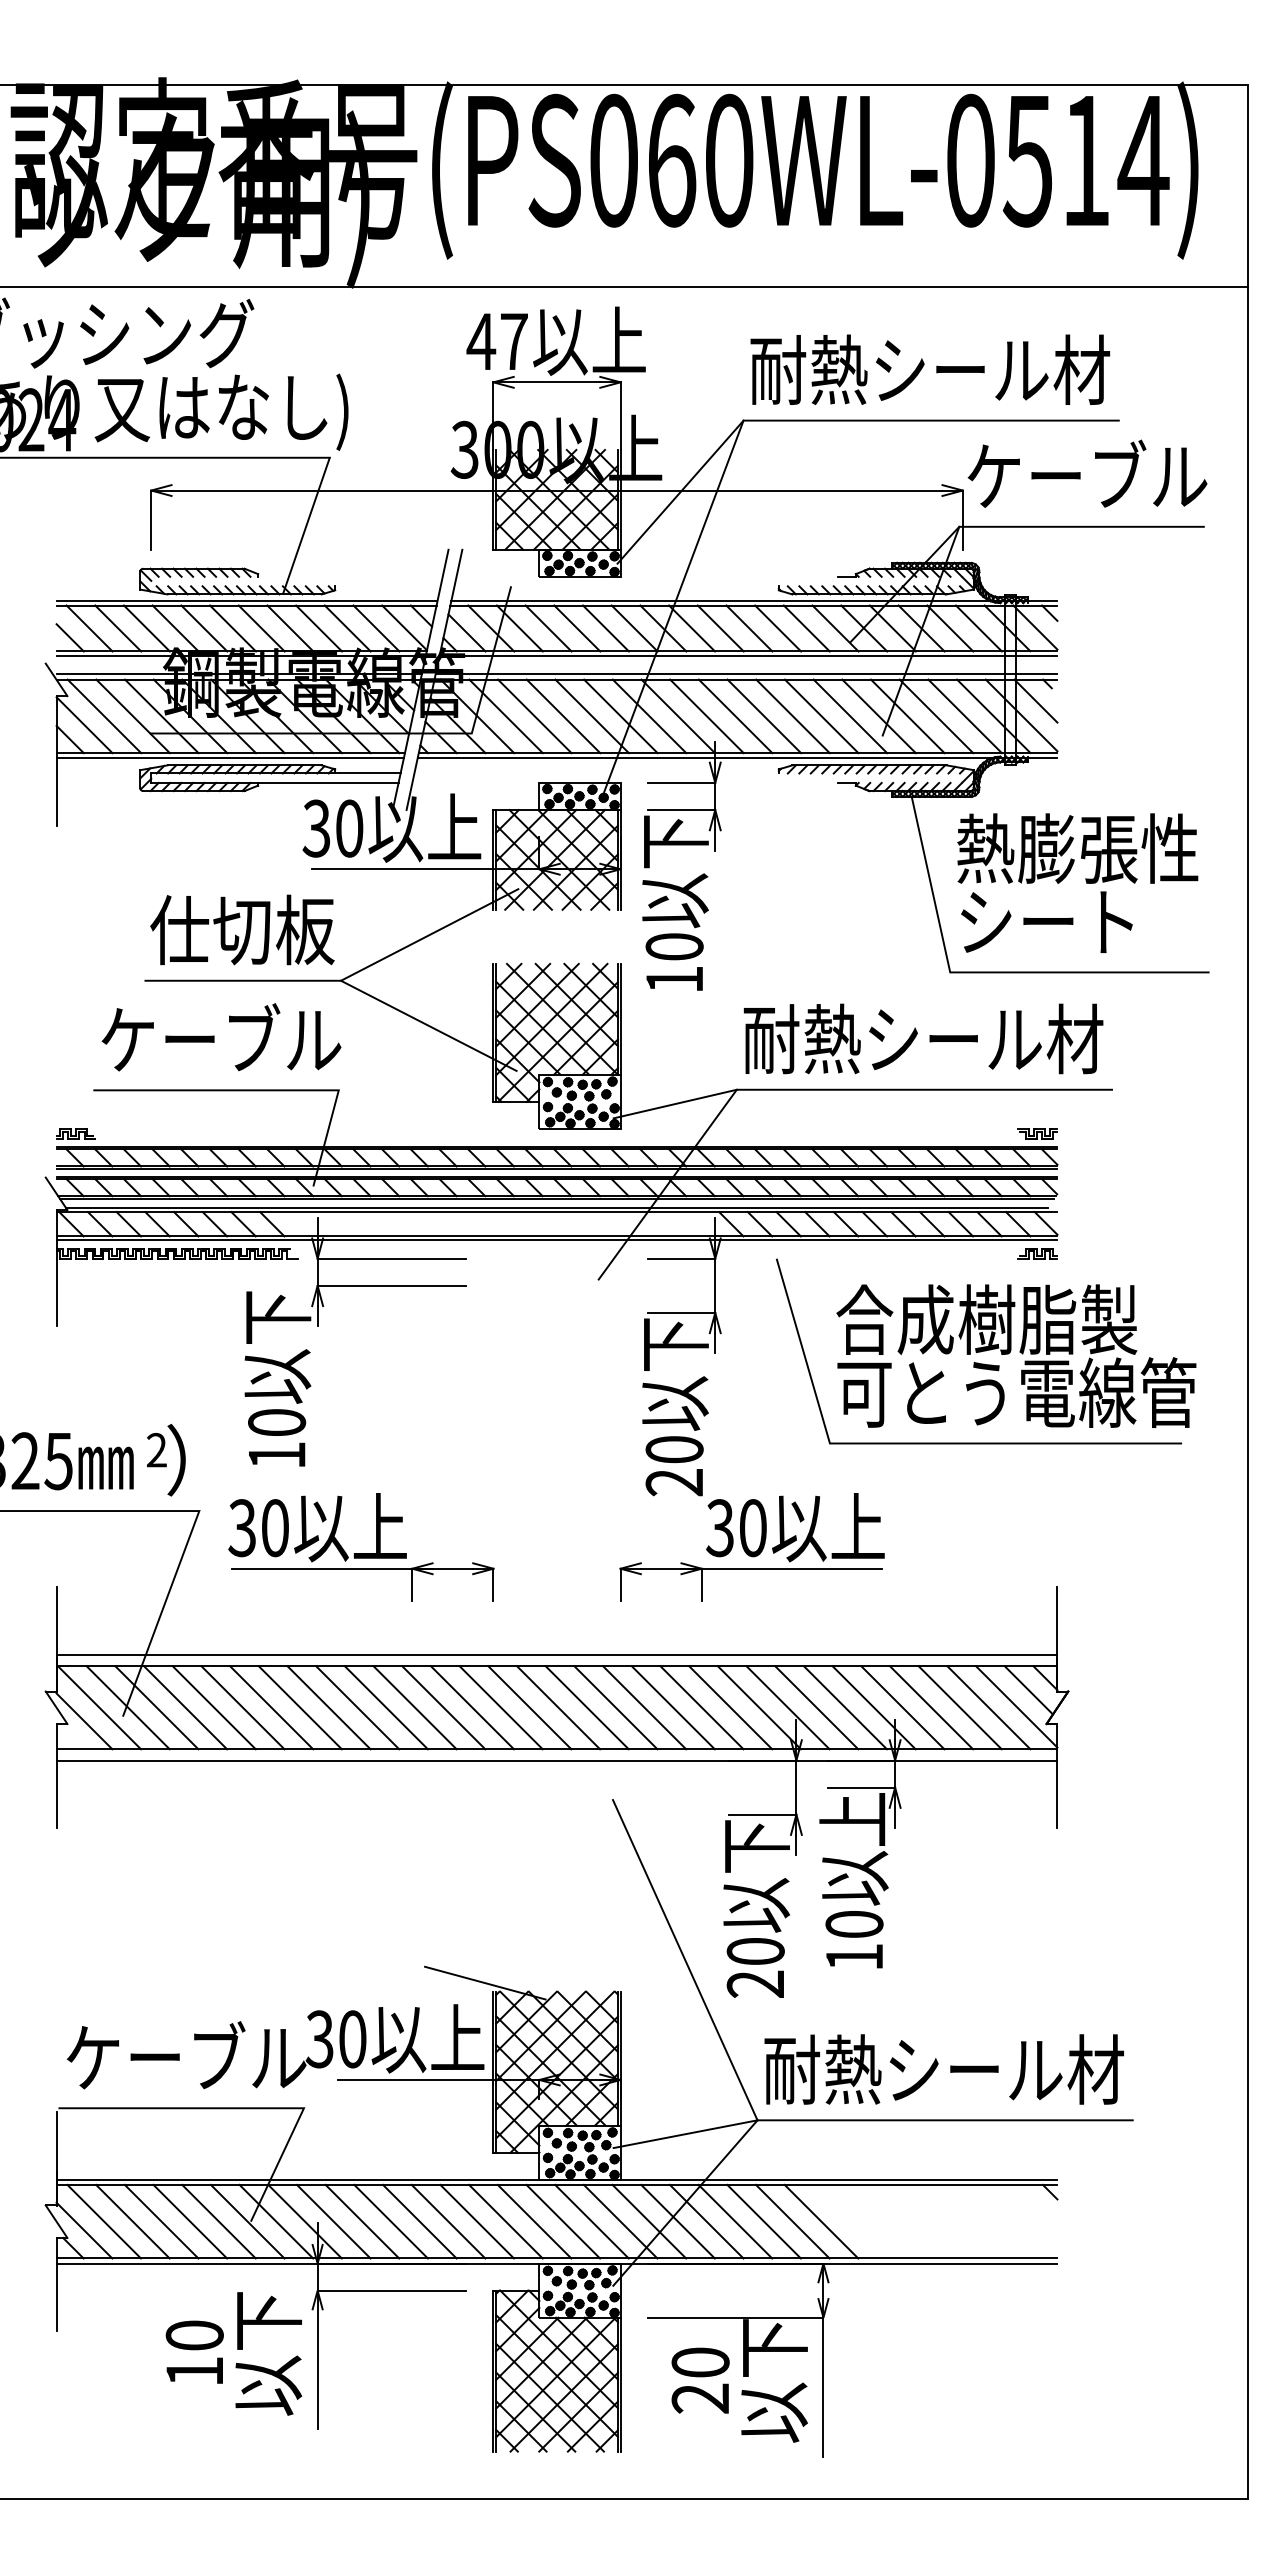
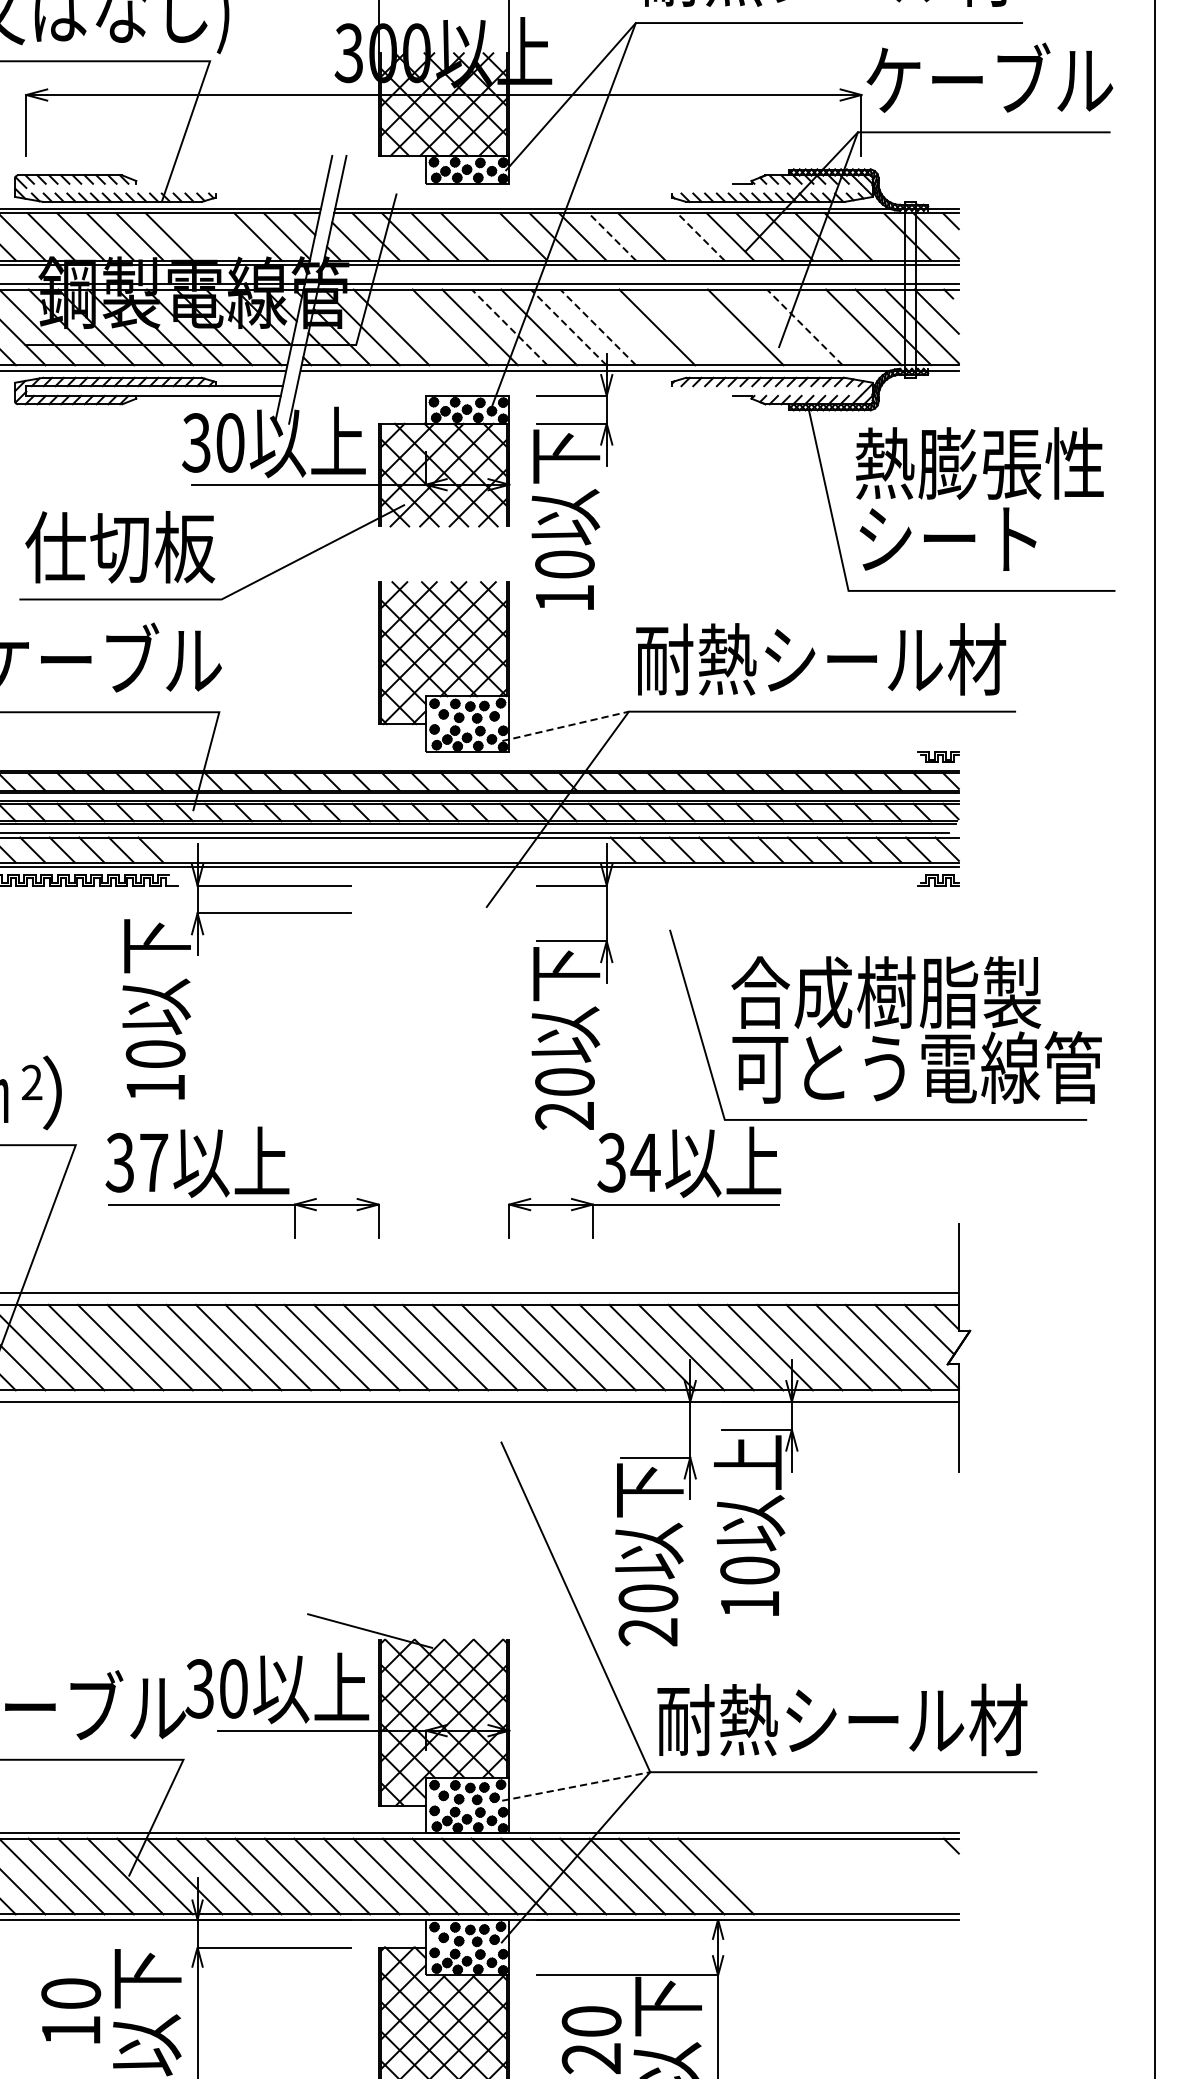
line: (319, 628) -> (199, 236), removed
line: (347, 628) -> (228, 236), removed
line: (605, 628) -> (493, 236), removed
line: (720, 628) -> (612, 236), solid -> dashed
line: (778, 628) -> (671, 236), removed
line: (806, 628) -> (700, 236), solid -> dashed
line: (978, 628) -> (877, 236), removed
line: (534, 716) -> (420, 327), removed
line: (620, 716) -> (509, 327), solid -> dashed
line: (677, 716) -> (567, 327), solid -> dashed
line: (706, 716) -> (597, 327), solid -> dashed
line: (735, 716) -> (627, 327), removed
line: (792, 716) -> (686, 327), removed
line: (821, 716) -> (716, 327), removed
line: (878, 716) -> (774, 327), removed
line: (907, 716) -> (804, 327), solid -> dashed
line: (936, 716) -> (834, 327), removed
line: (428, 1025) -> (311, 645), removed
line: (675, 1103) -> (565, 725), solid -> dashed
part: (986, 1351) -> (885, 1025), moved
text: (275, 1528) -> (154, 1163), 30 -> 37
text: (752, 1528) -> (645, 1163), 30 -> 34
line: (686, 2134) -> (577, 1786), solid -> dashed

